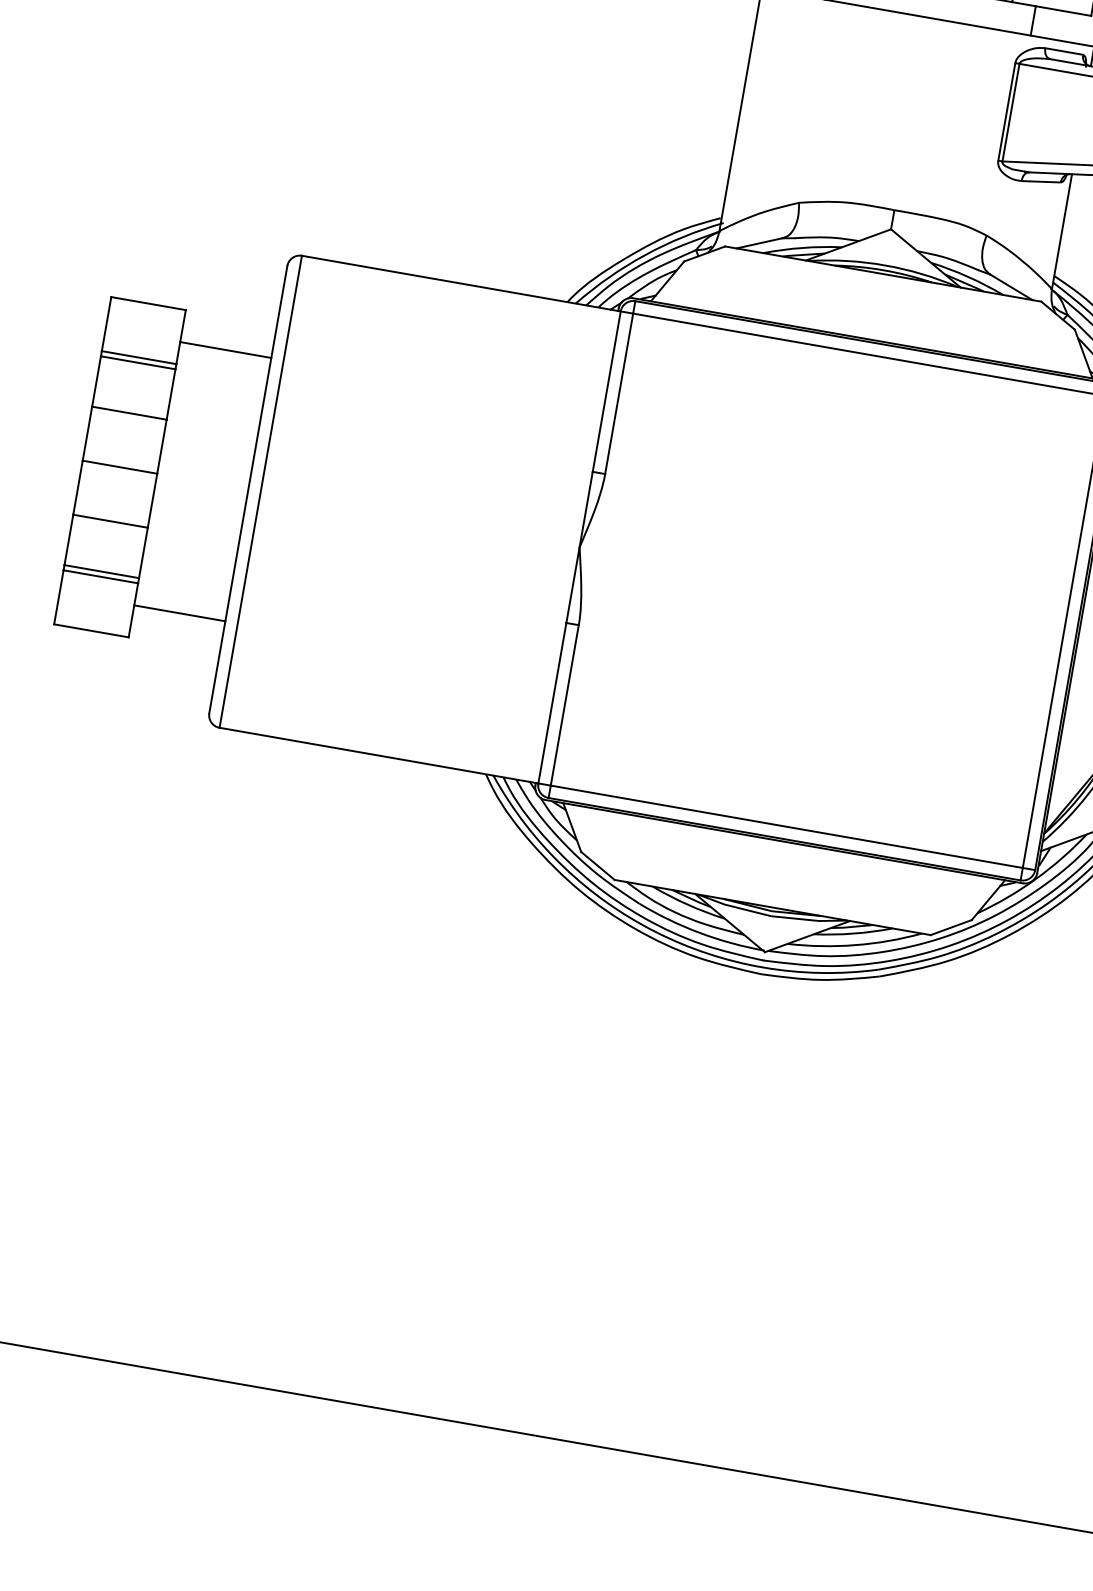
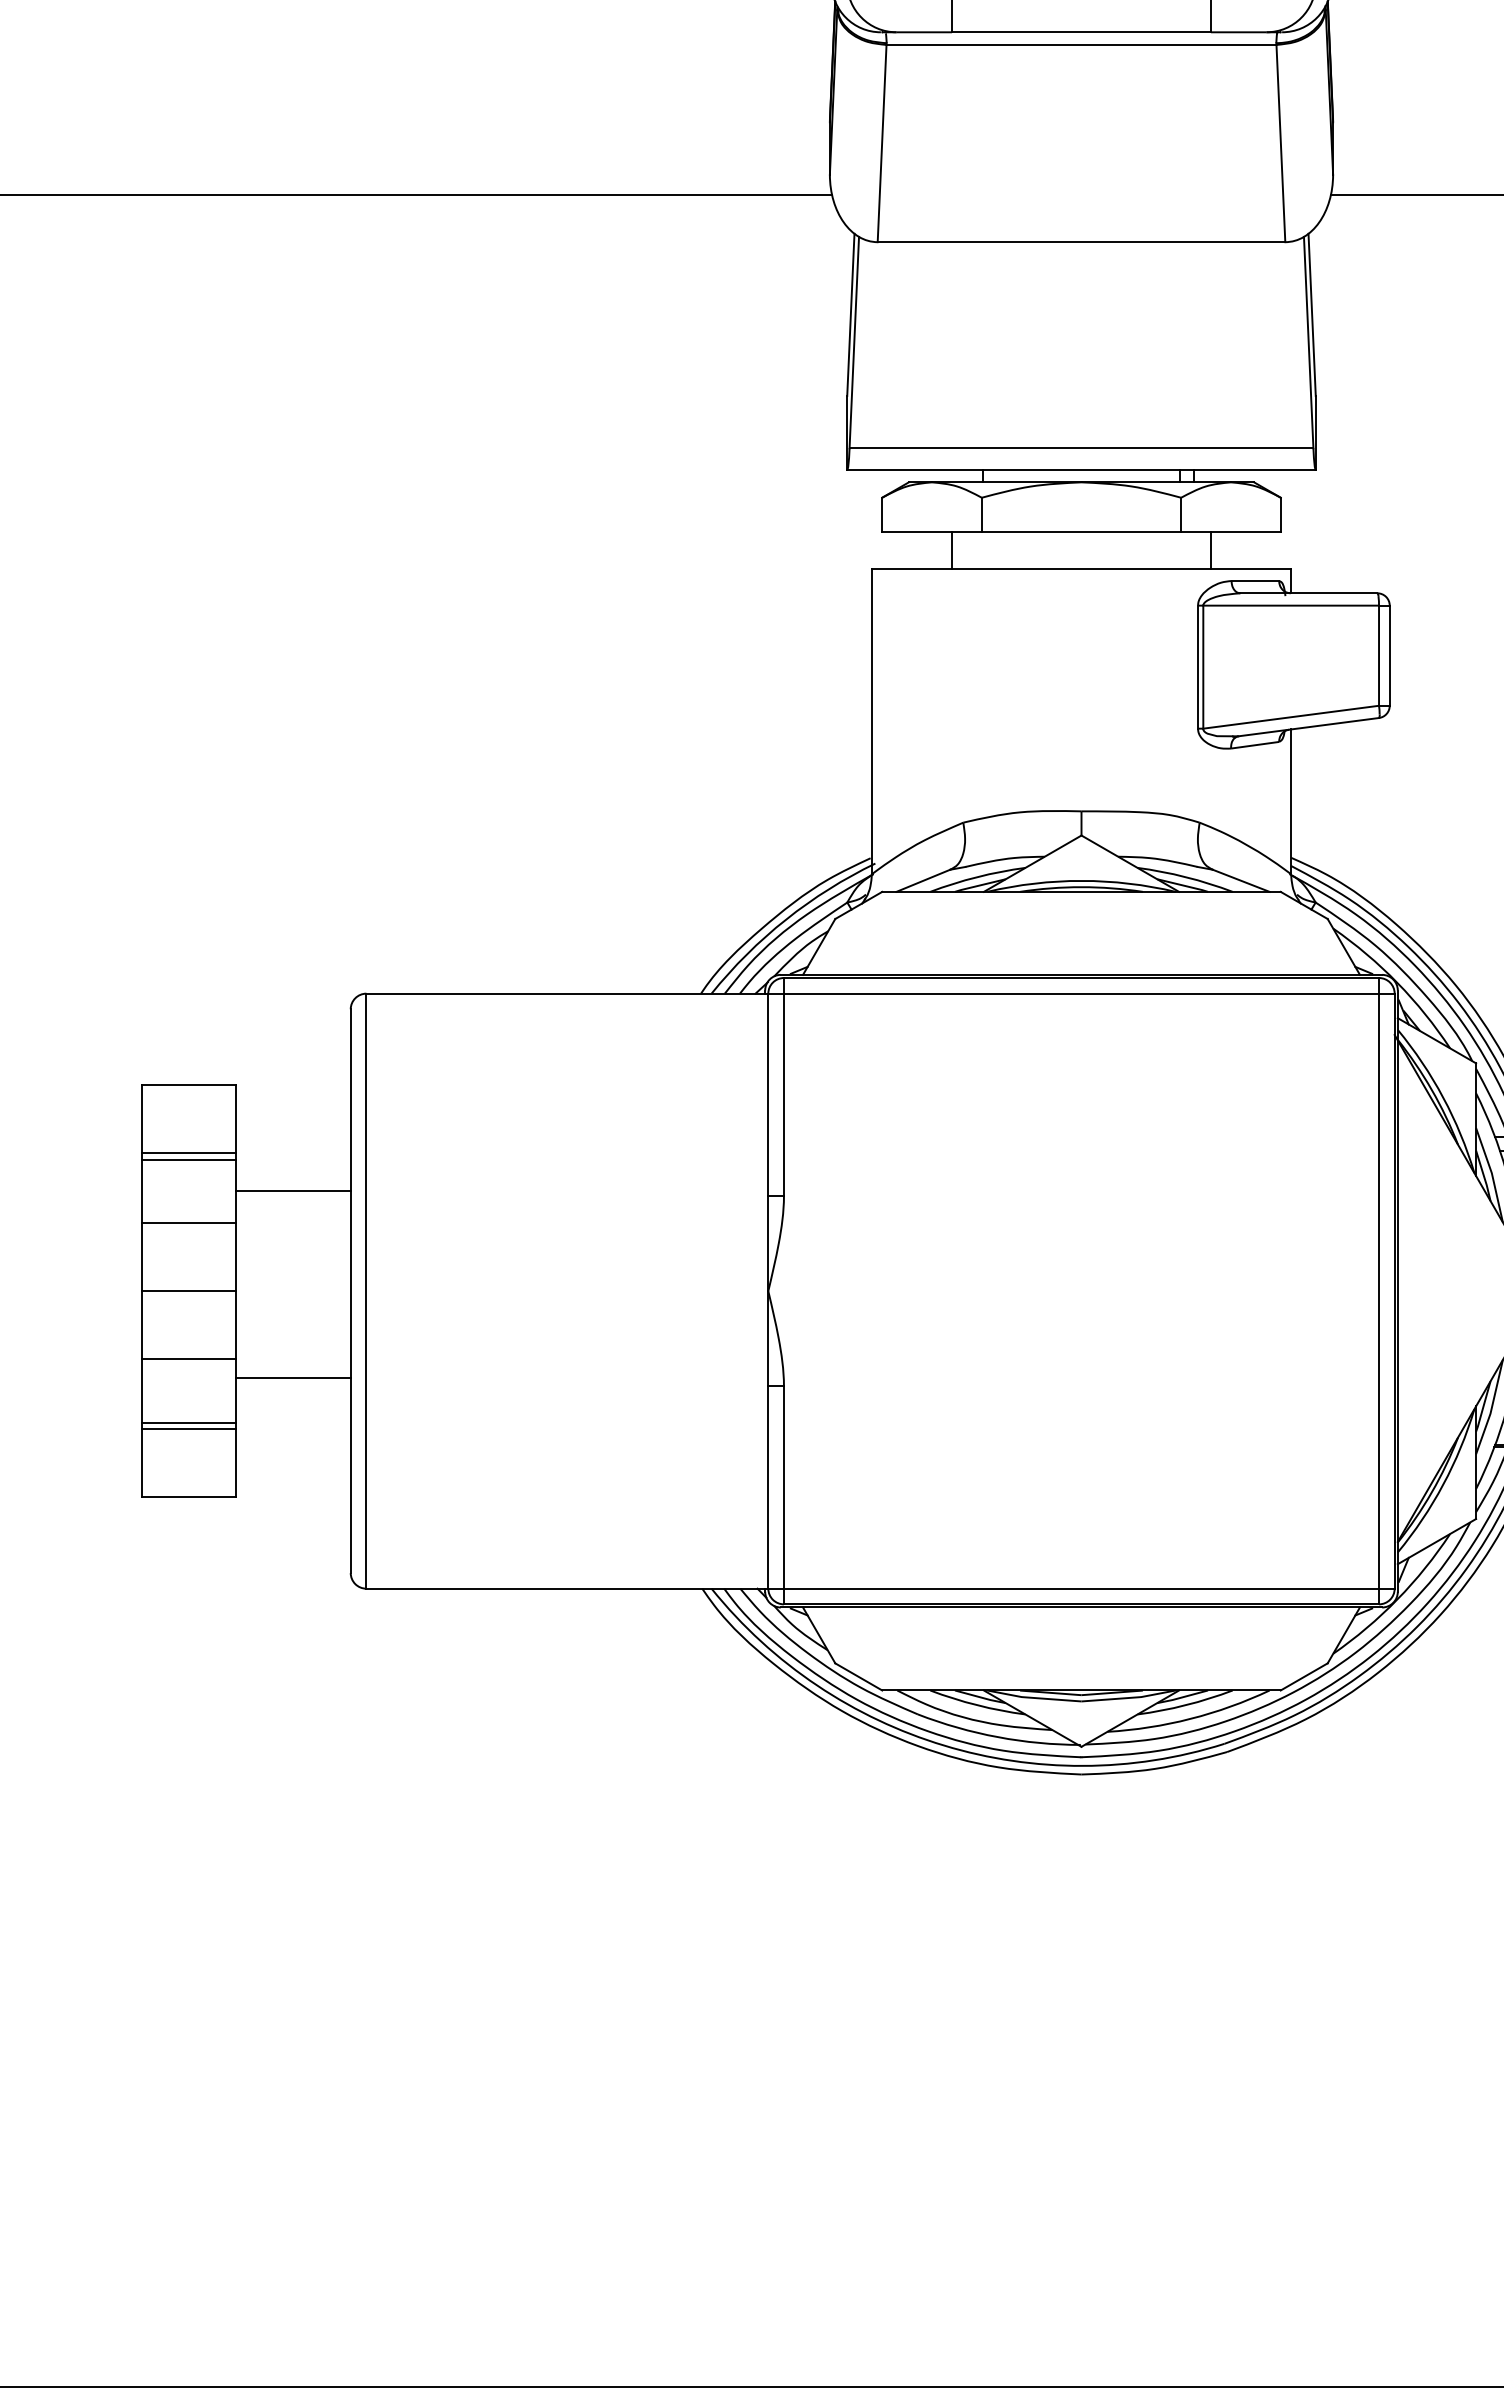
line: (225, 350) -> (292, 1191), moved
line: (179, 613) -> (292, 1378), moved

